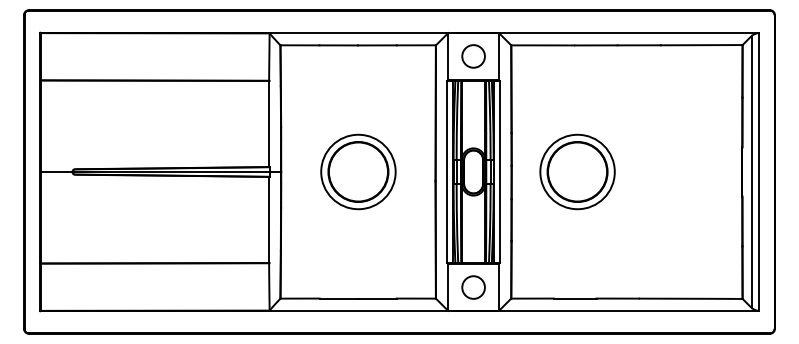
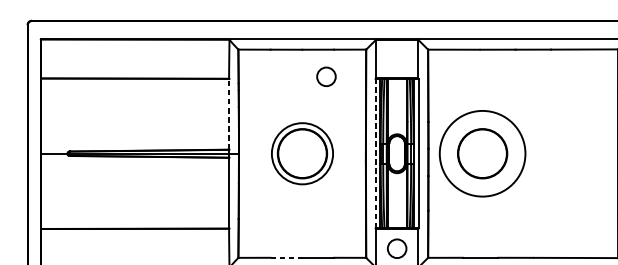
circle: (473, 56) -> (326, 76), moved
line: (269, 123) -> (229, 113), solid -> dashed
circle: (577, 171) -> (482, 153), size x1.4
line: (447, 172) -> (375, 154), solid -> dashed
line: (339, 298) -> (286, 257), solid -> dashed

